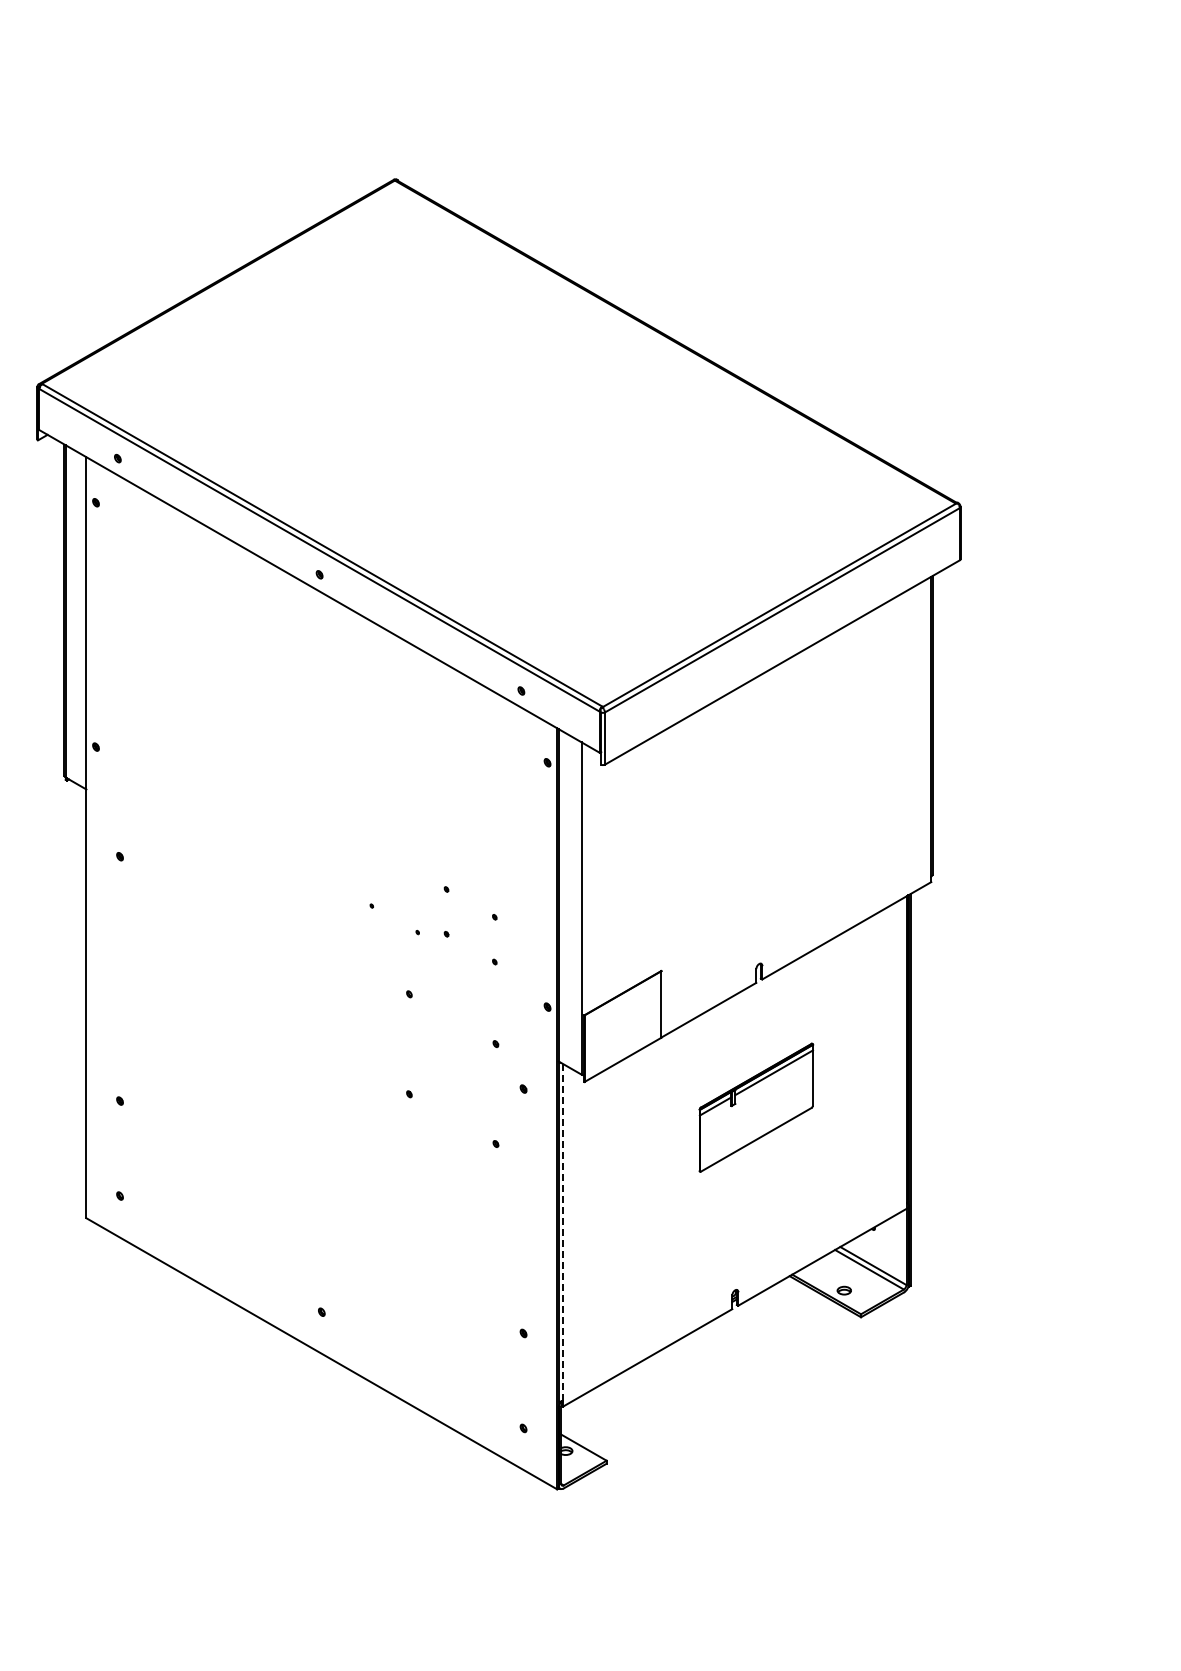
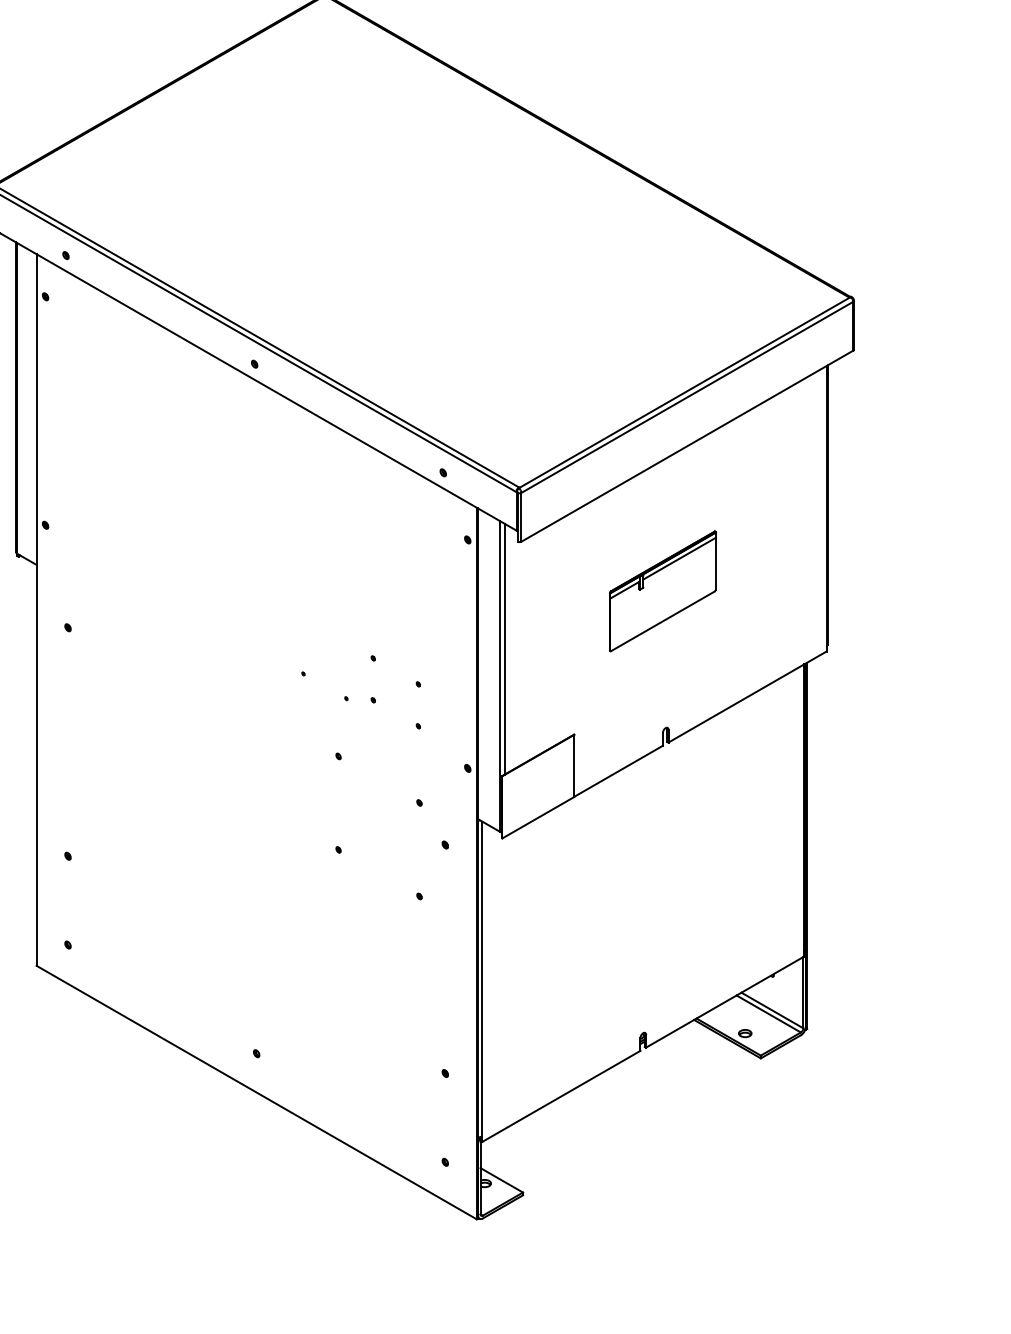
line: (587, 879) -> (505, 649), added
part: (756, 1107) -> (663, 591), moved
line: (563, 1233) -> (482, 980), dashed -> solid

